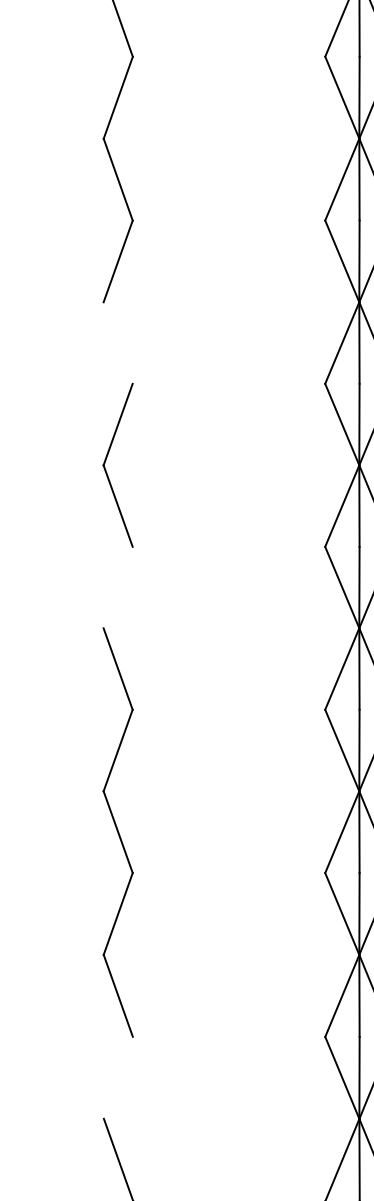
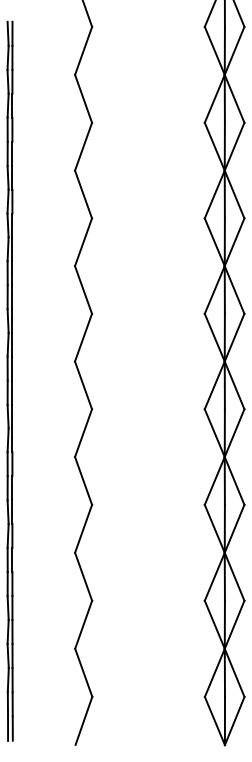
line: (118, 342) -> (83, 194), added
line: (118, 587) -> (83, 337), added
line: (118, 1077) -> (83, 624), added

